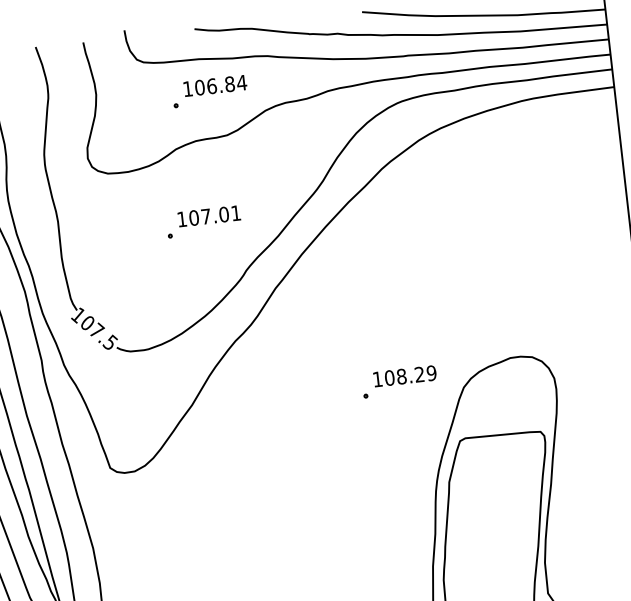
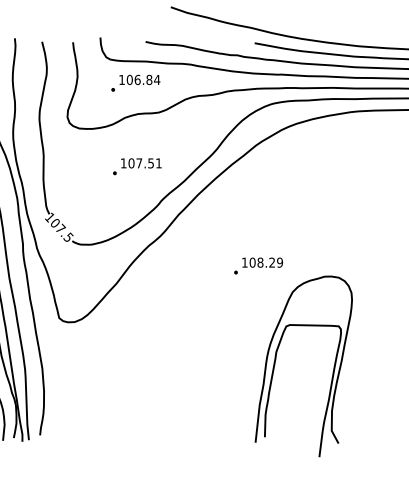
part: (209, 90) -> (135, 82), moved
text: (224, 214) -> (151, 163), 107.01 -> 107.51
part: (399, 381) -> (258, 265), moved

